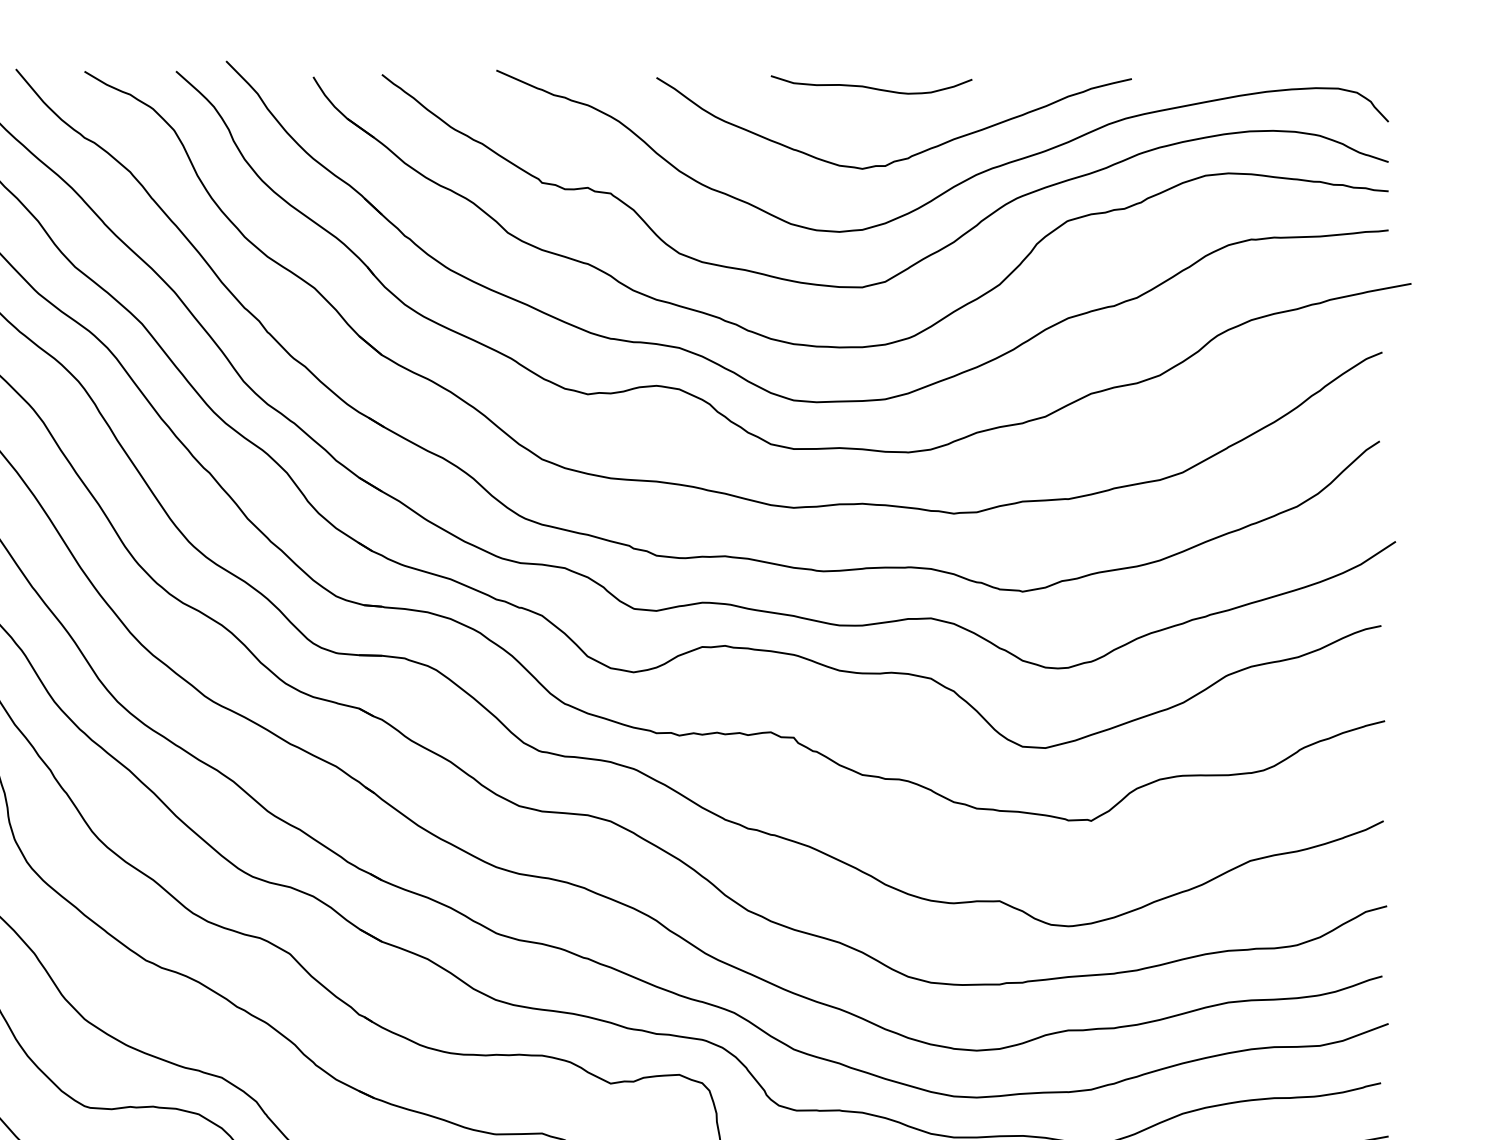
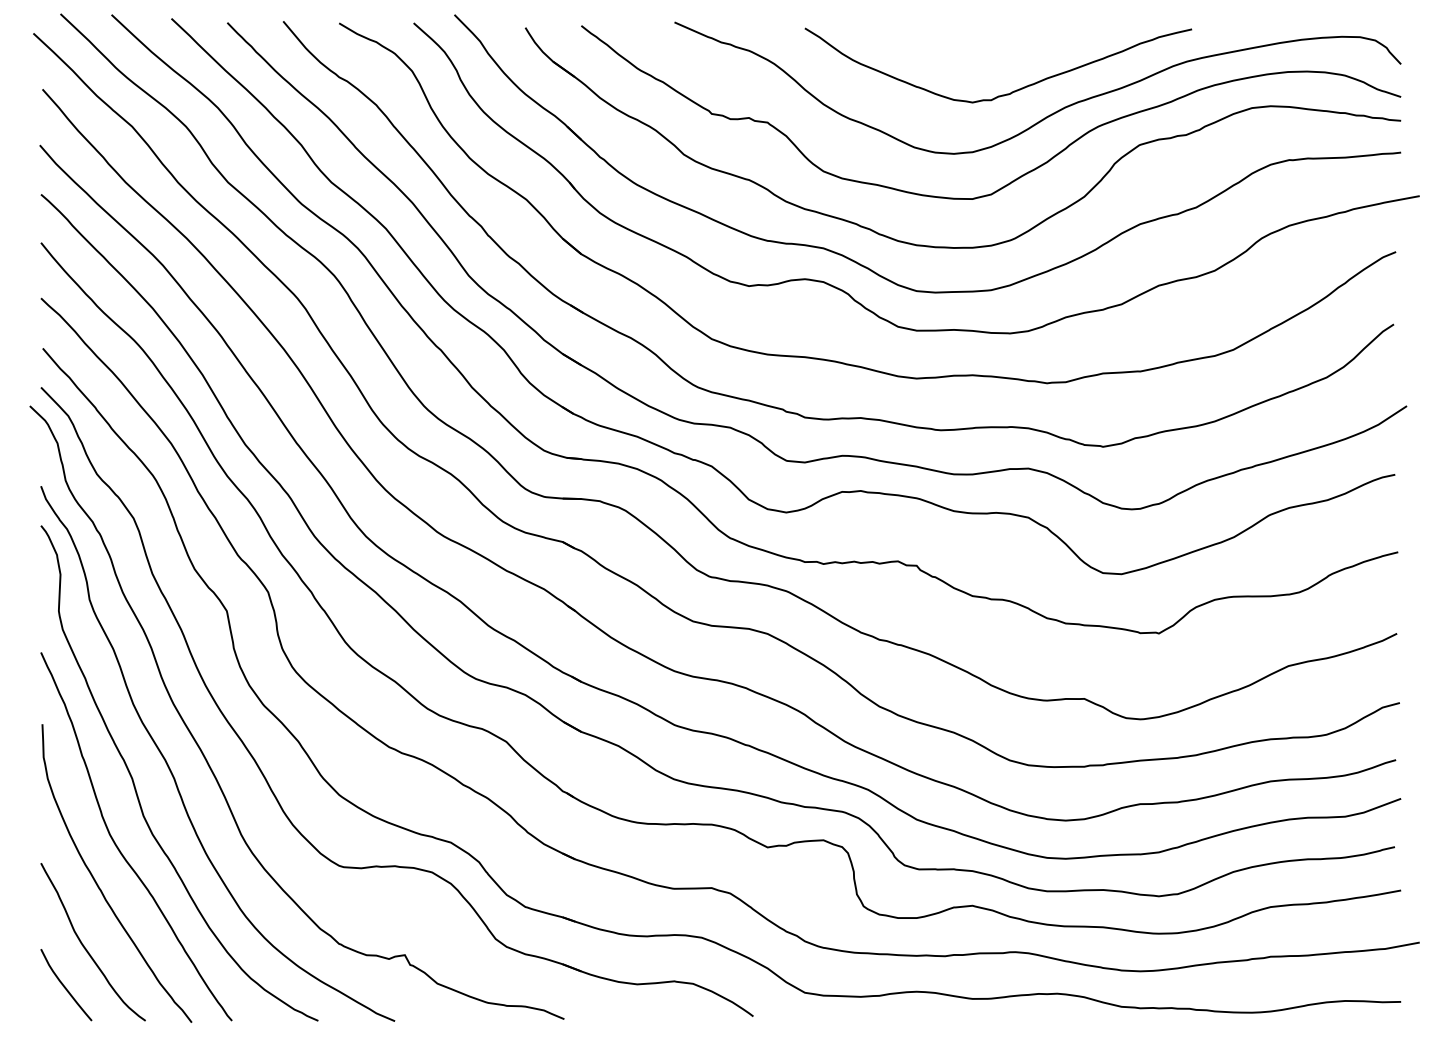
curve: (870, 86) -> (979, 35), removed

